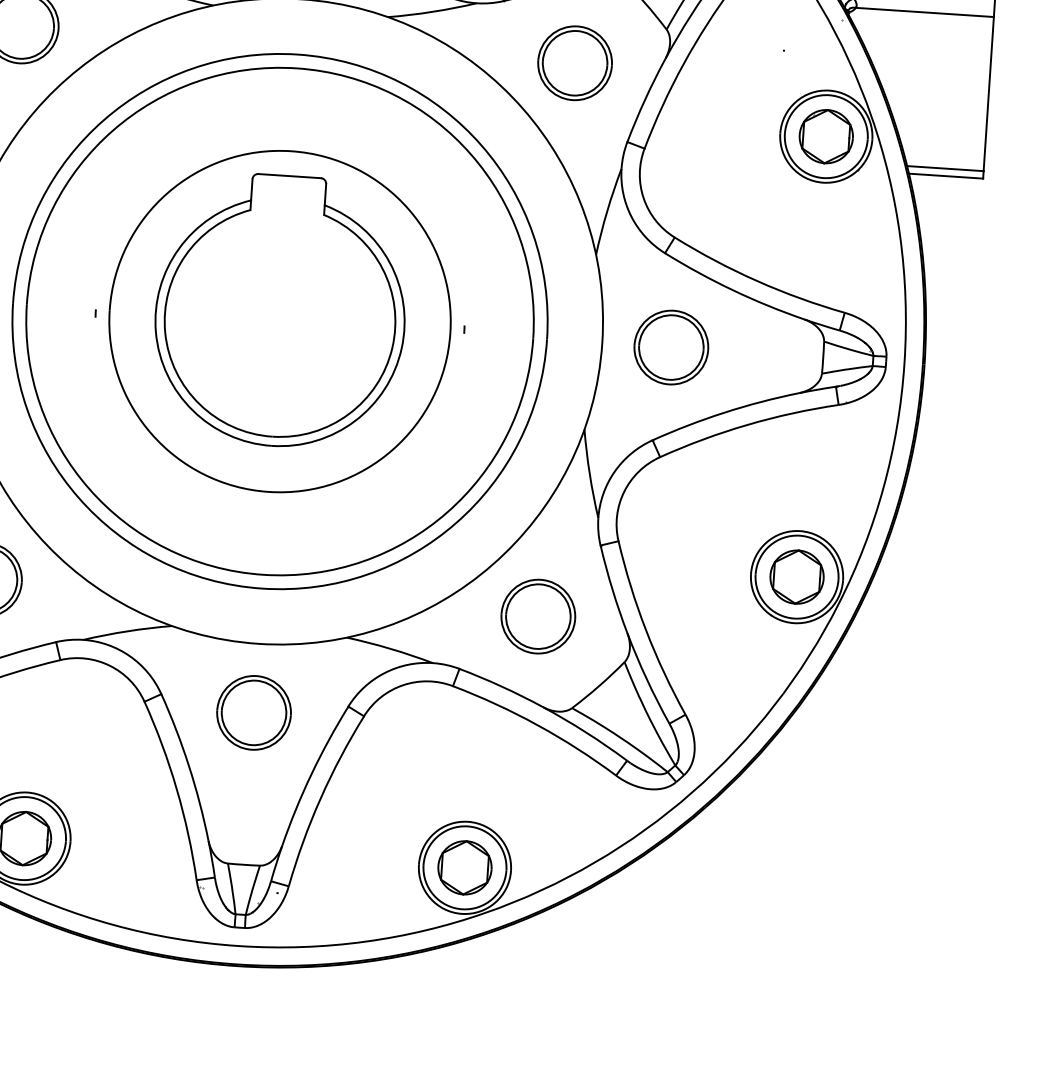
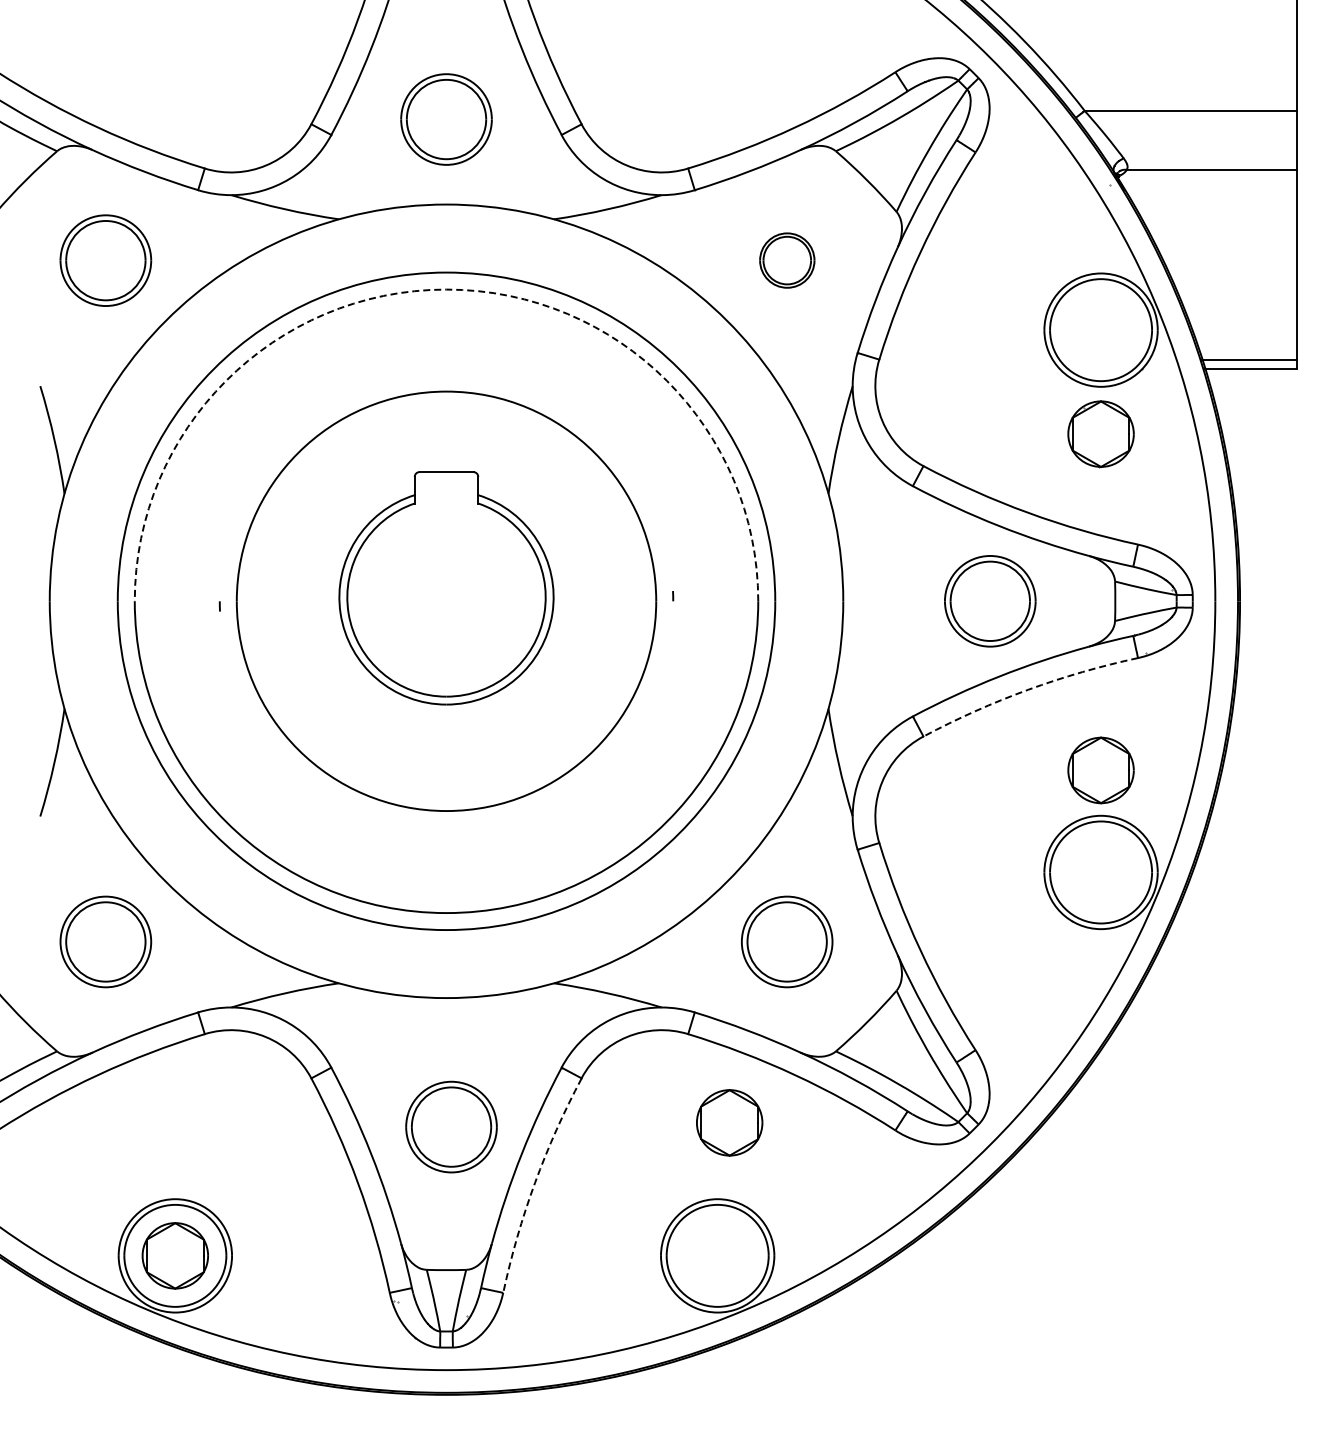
part: (575, 63) -> (787, 260), size x0.6
arc: (296, 68) -> (446, 289), solid -> dashed
part: (825, 136) -> (1100, 434), moved
part: (280, 311) -> (446, 588), size x0.7
part: (671, 347) -> (990, 601), moved
arc: (747, 424) -> (1028, 689), solid -> dashed
part: (796, 577) -> (1100, 770), moved
part: (254, 712) -> (451, 1126), moved
arc: (320, 798) -> (535, 1182), solid -> dashed
part: (464, 867) -> (729, 1122), moved

